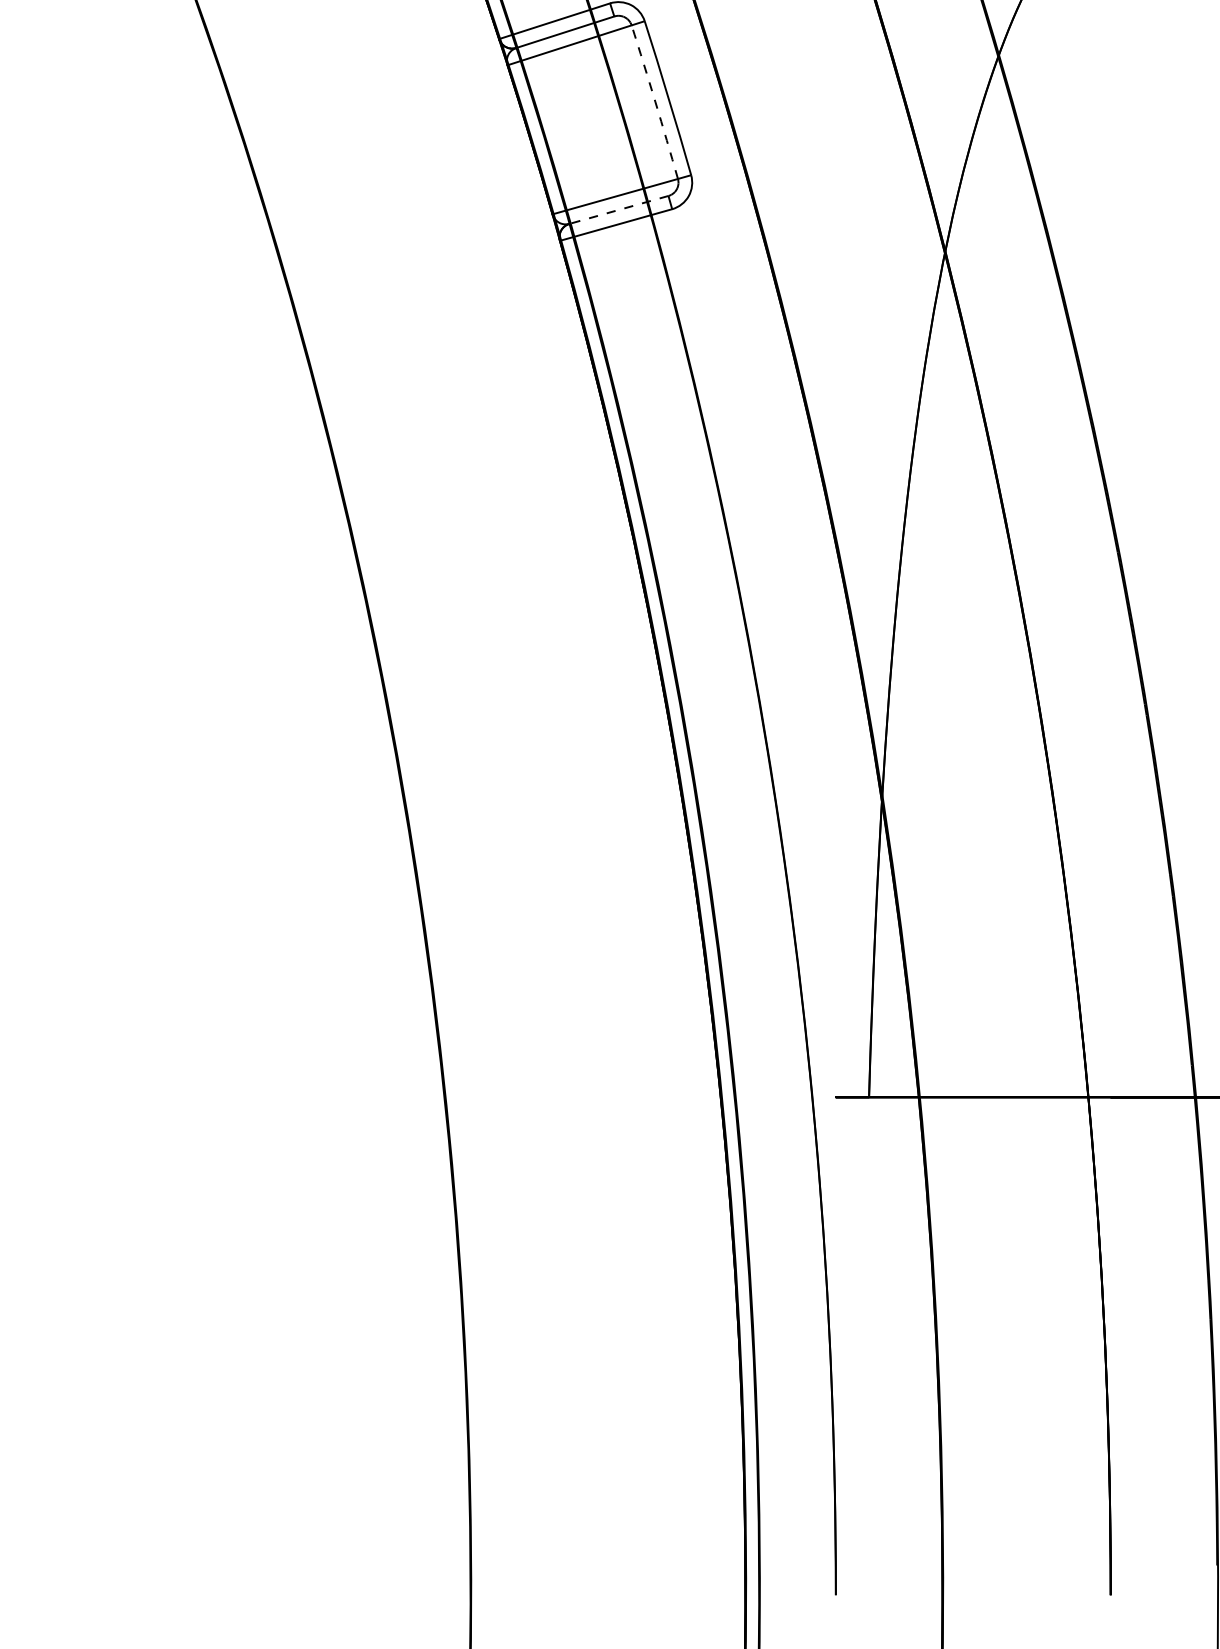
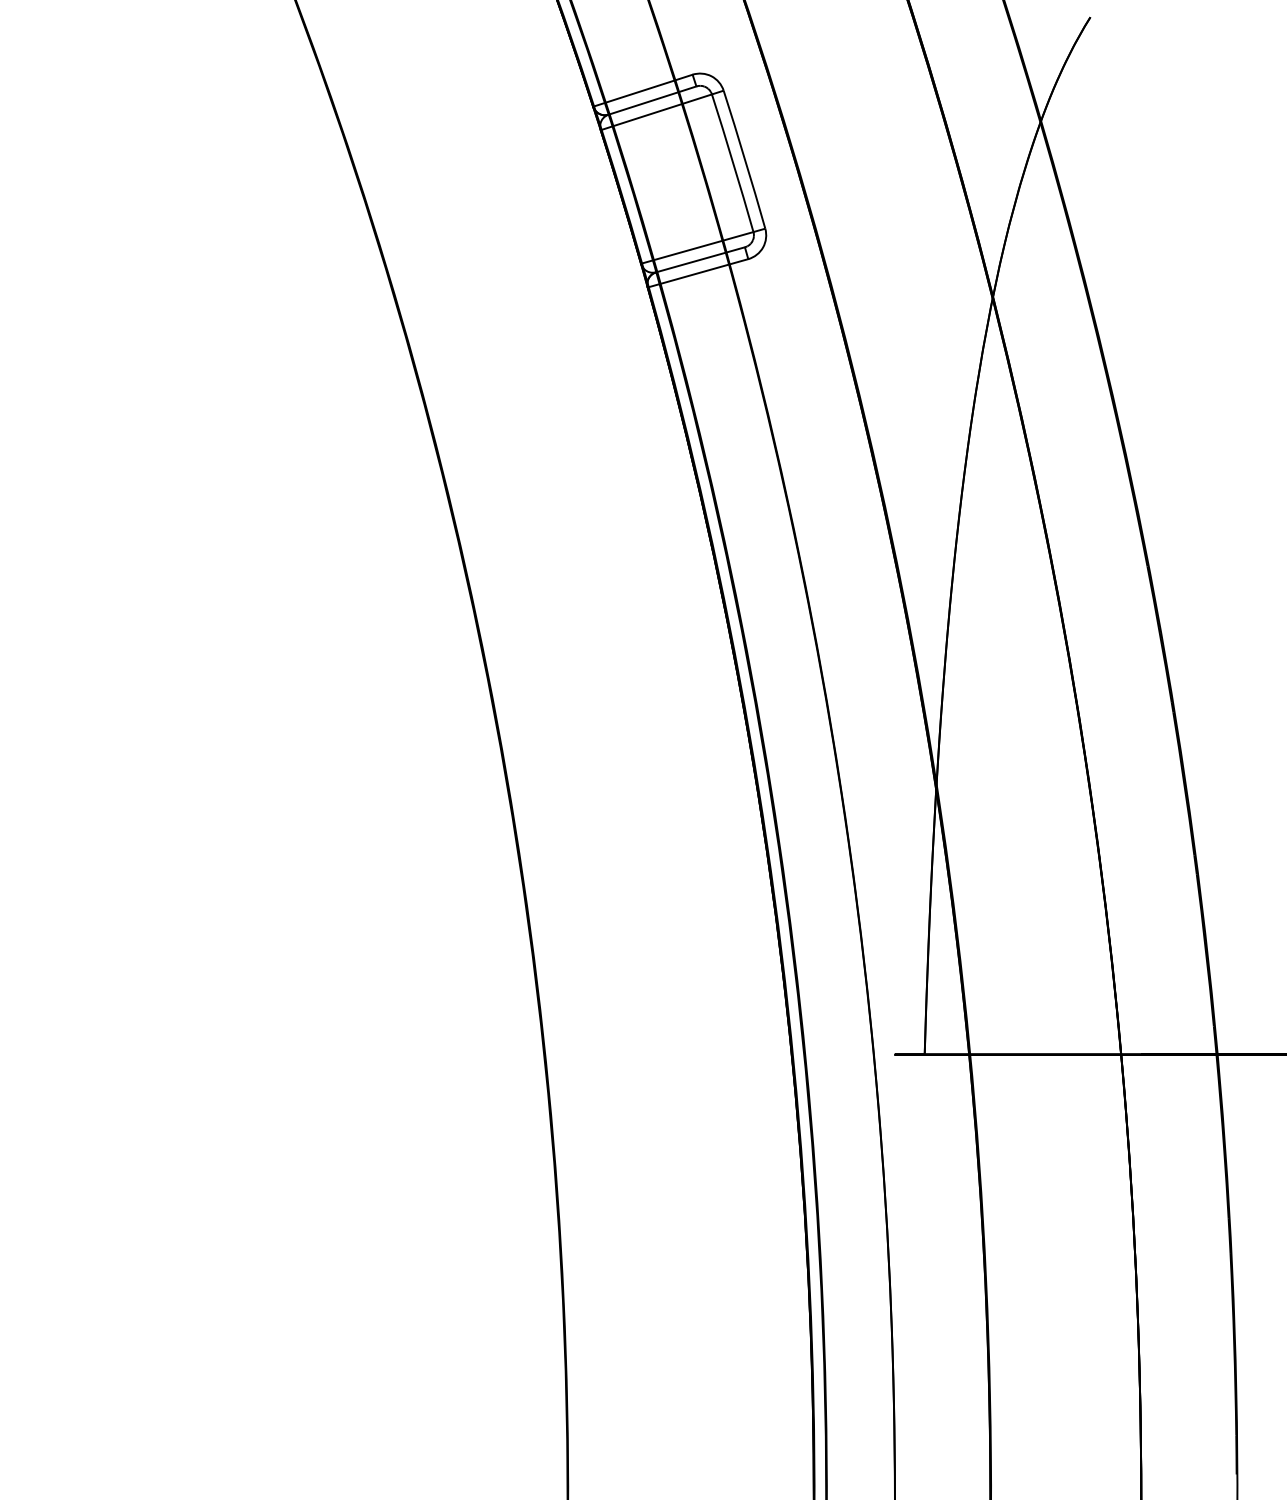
arc: (655, 102) -> (733, 163), dashed -> solid
line: (618, 209) -> (700, 259), dashed -> solid

